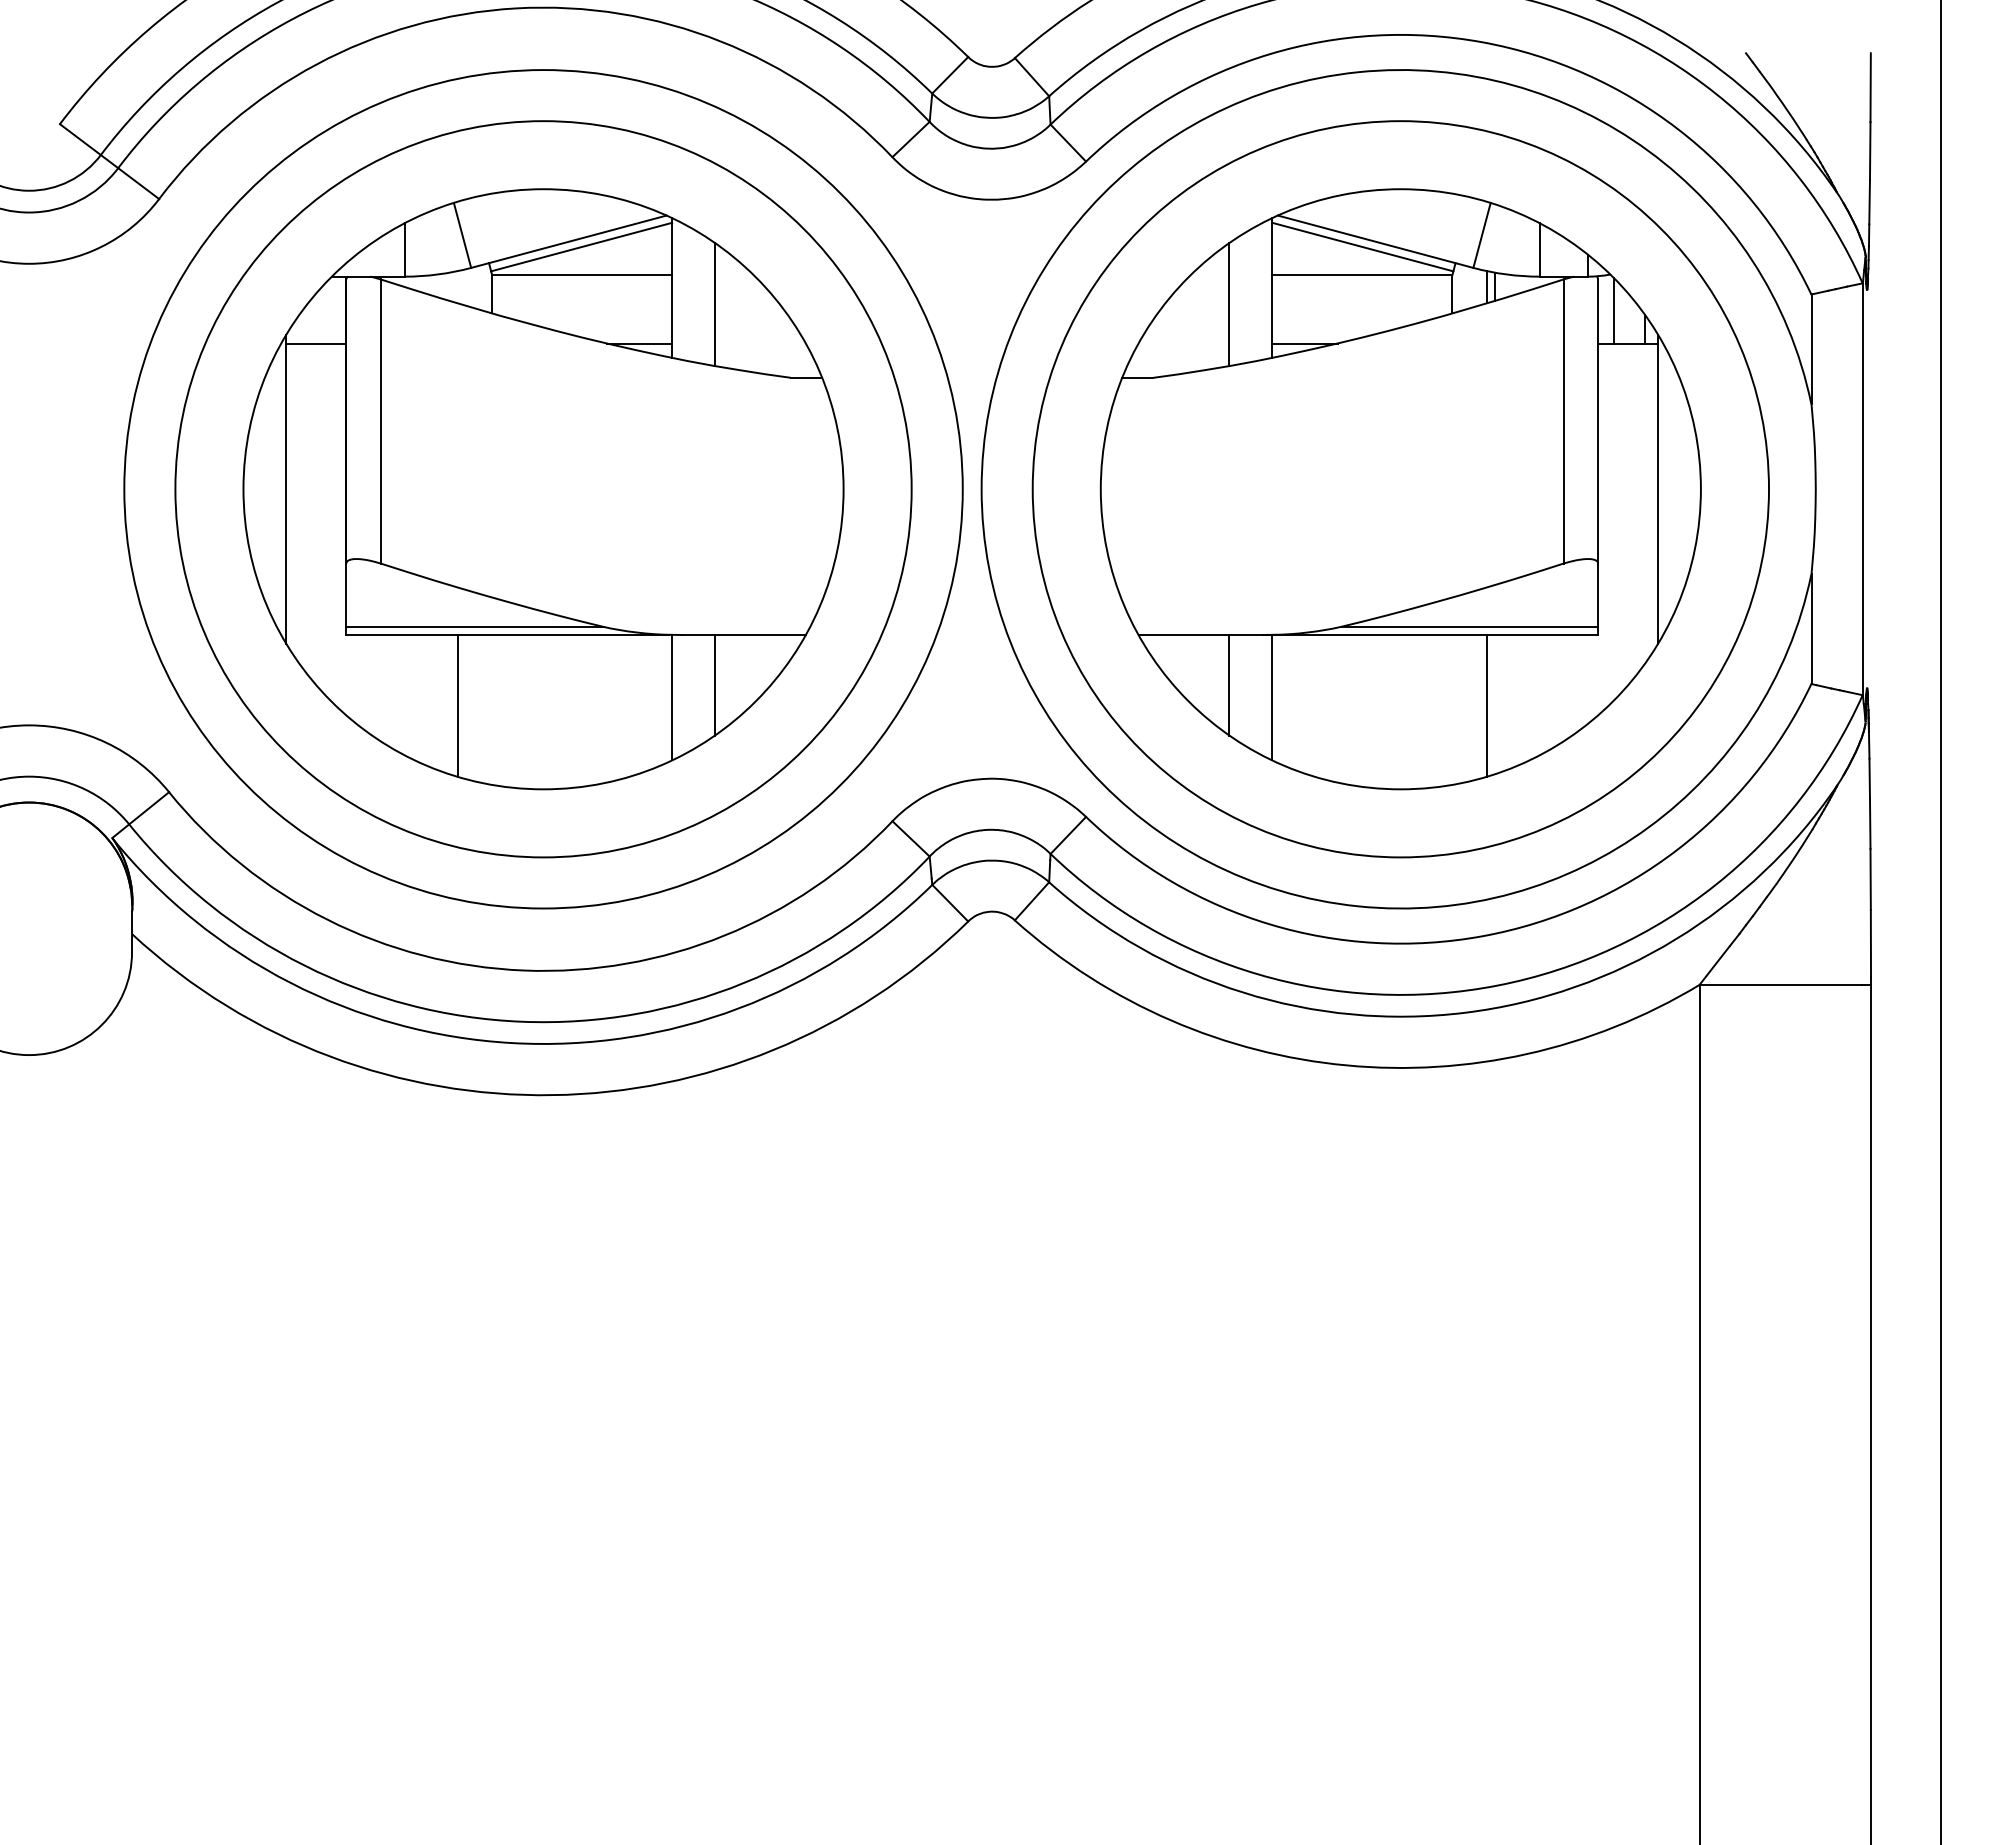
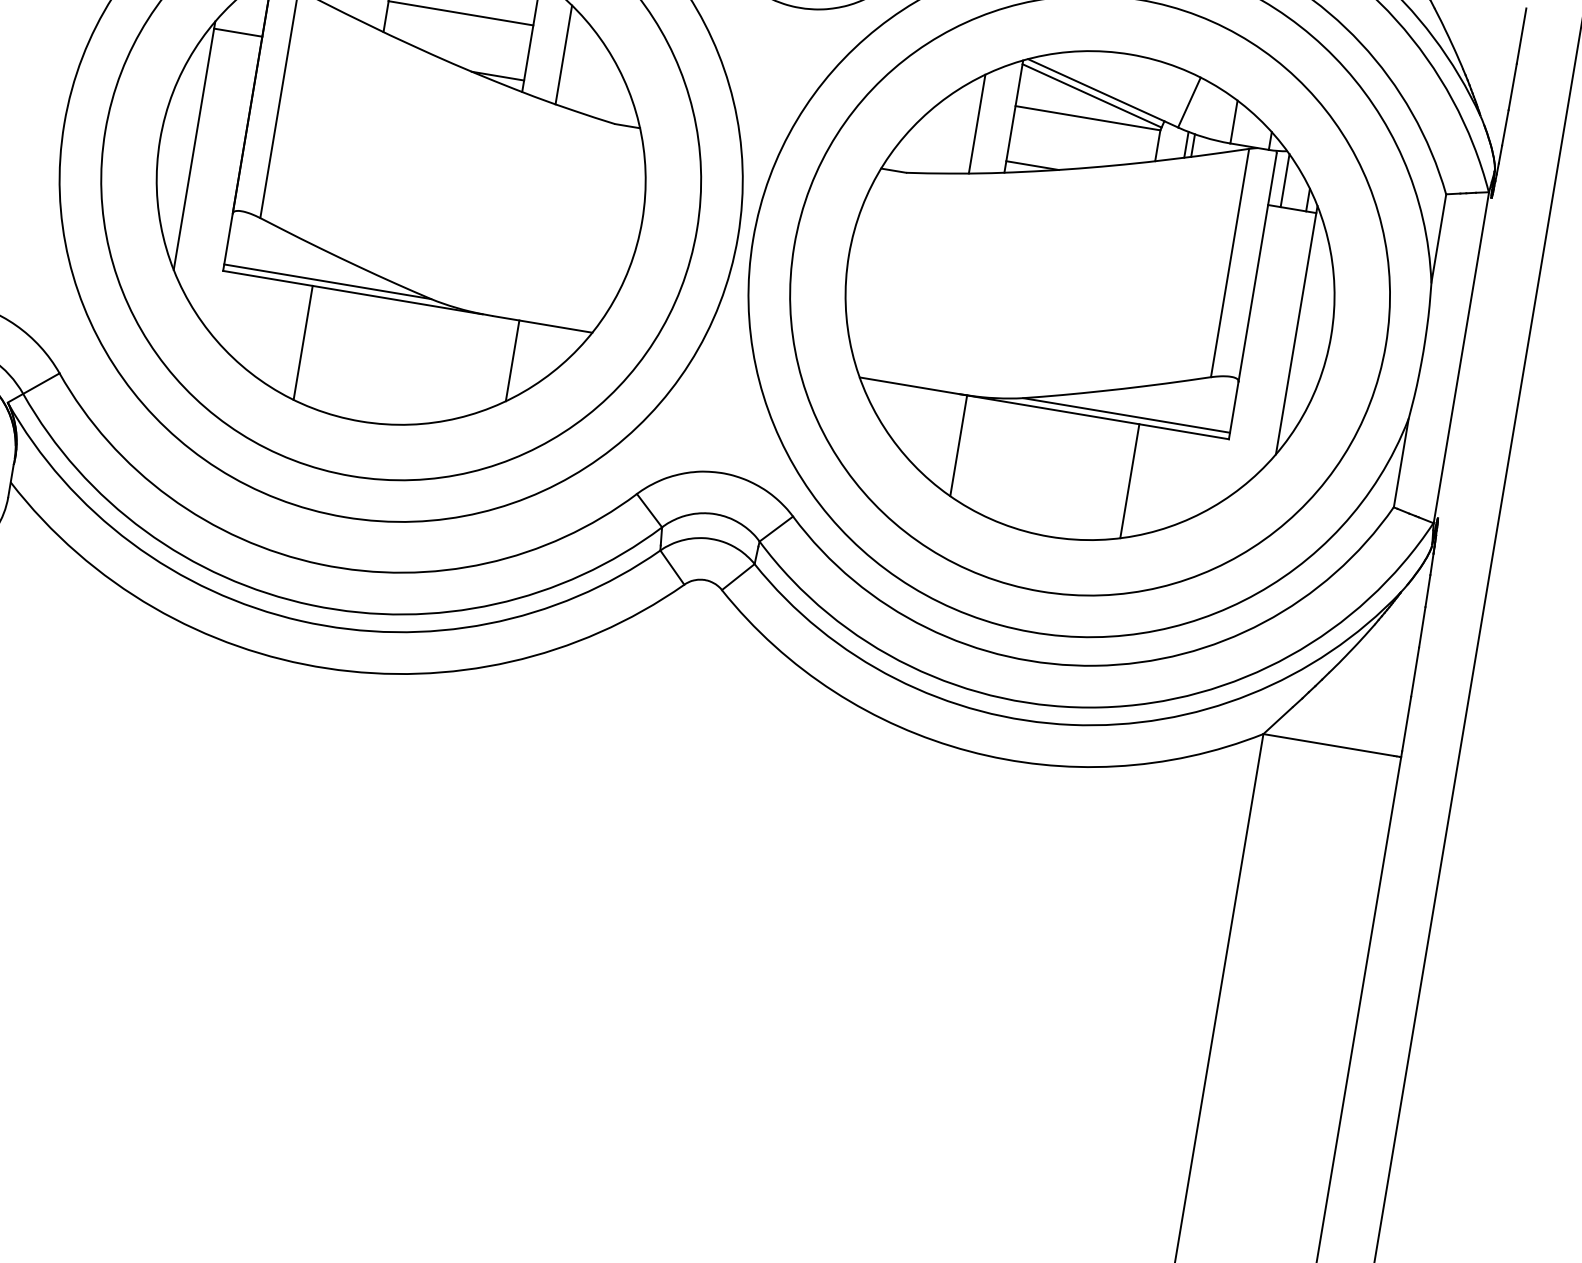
line: (1229, 685) -> (926, 430), removed
line: (672, 697) -> (476, 364), removed

